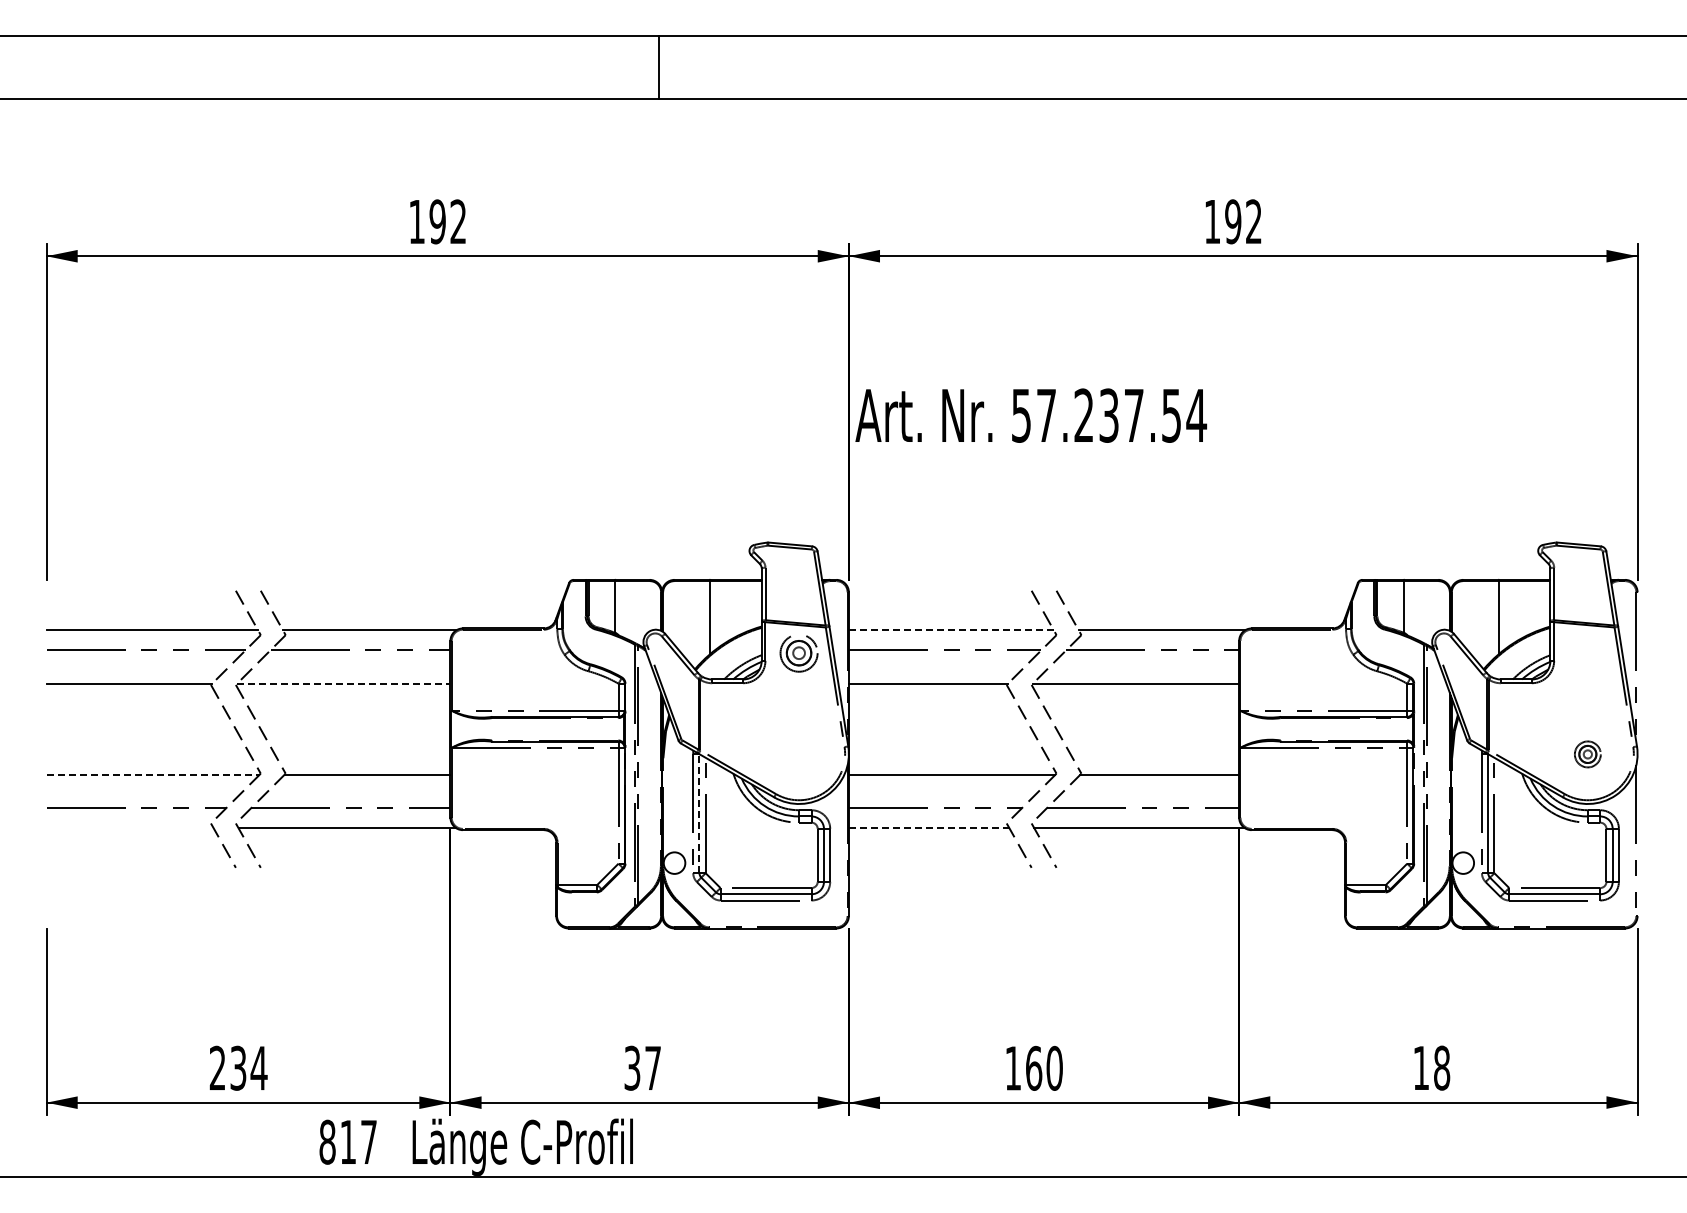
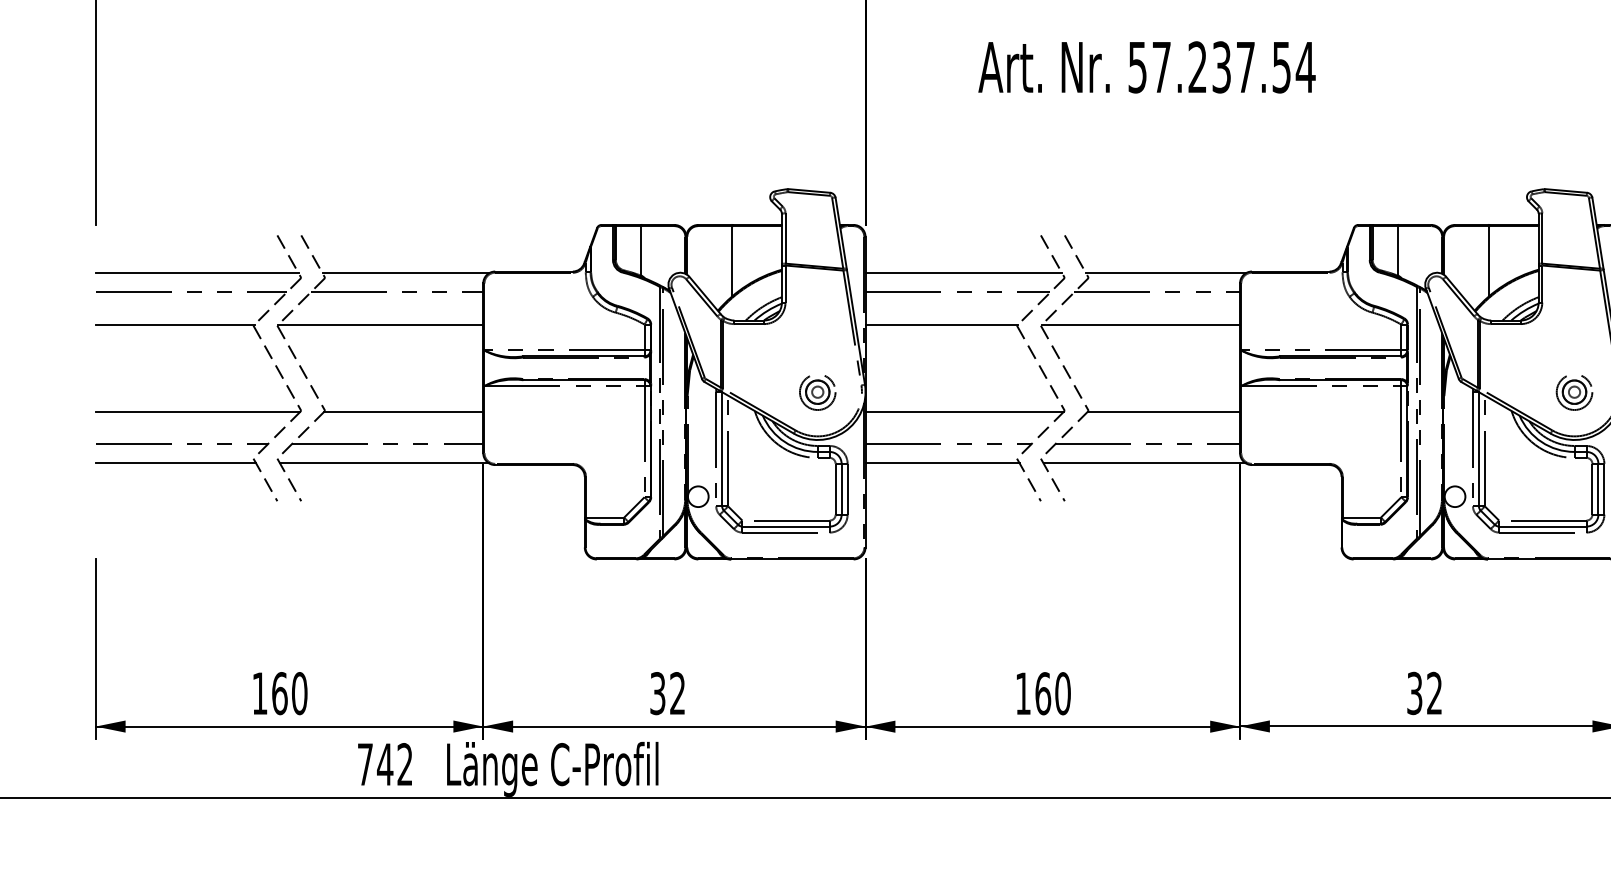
text: (1031, 415) -> (1147, 67), moved
line: (950, 630) -> (963, 273), dashed -> solid
part: (798, 653) -> (817, 392), moved
line: (343, 683) -> (380, 324), dashed -> solid
part: (1587, 754) -> (1574, 392), size x1.43
line: (153, 774) -> (198, 411), dashed -> solid
line: (699, 813) -> (722, 449), dashed -> solid
line: (129, 828) -> (175, 463), added
line: (929, 828) -> (942, 463), dashed -> solid
text: (238, 1067) -> (279, 692), 234 -> 160
text: (652, 1067) -> (677, 692), 37 -> 32
text: (1431, 1067) -> (1424, 692), 18 -> 32
text: (347, 1141) -> (384, 763), 817 -> 742

